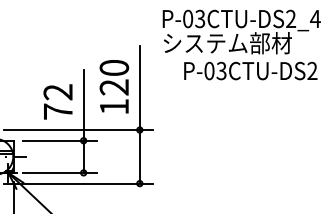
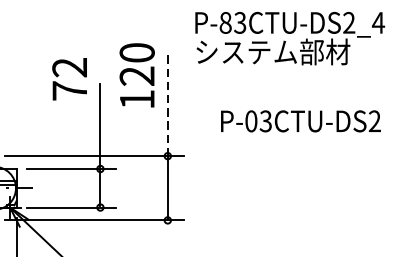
text: (188, 18) -> (226, 22), P-03CTU-DS2_4 -> P-83CTU-DS2_4
text: (250, 70) -> (300, 120), moved
text: (114, 86) -> (137, 75), moved
line: (139, 87) -> (167, 105), solid -> dashed
text: (57, 101) -> (69, 78), moved

